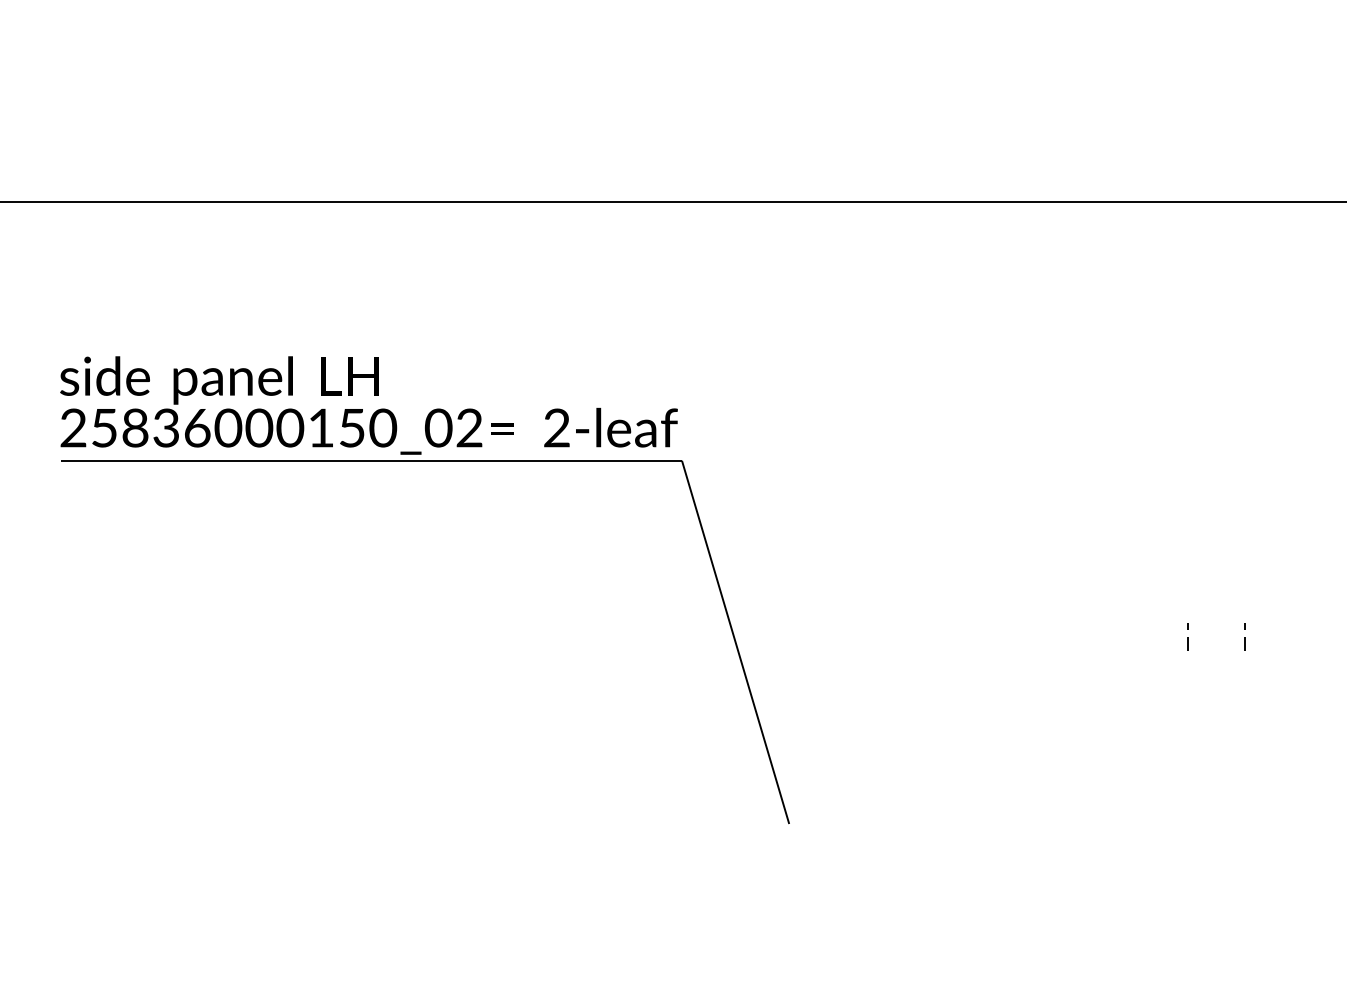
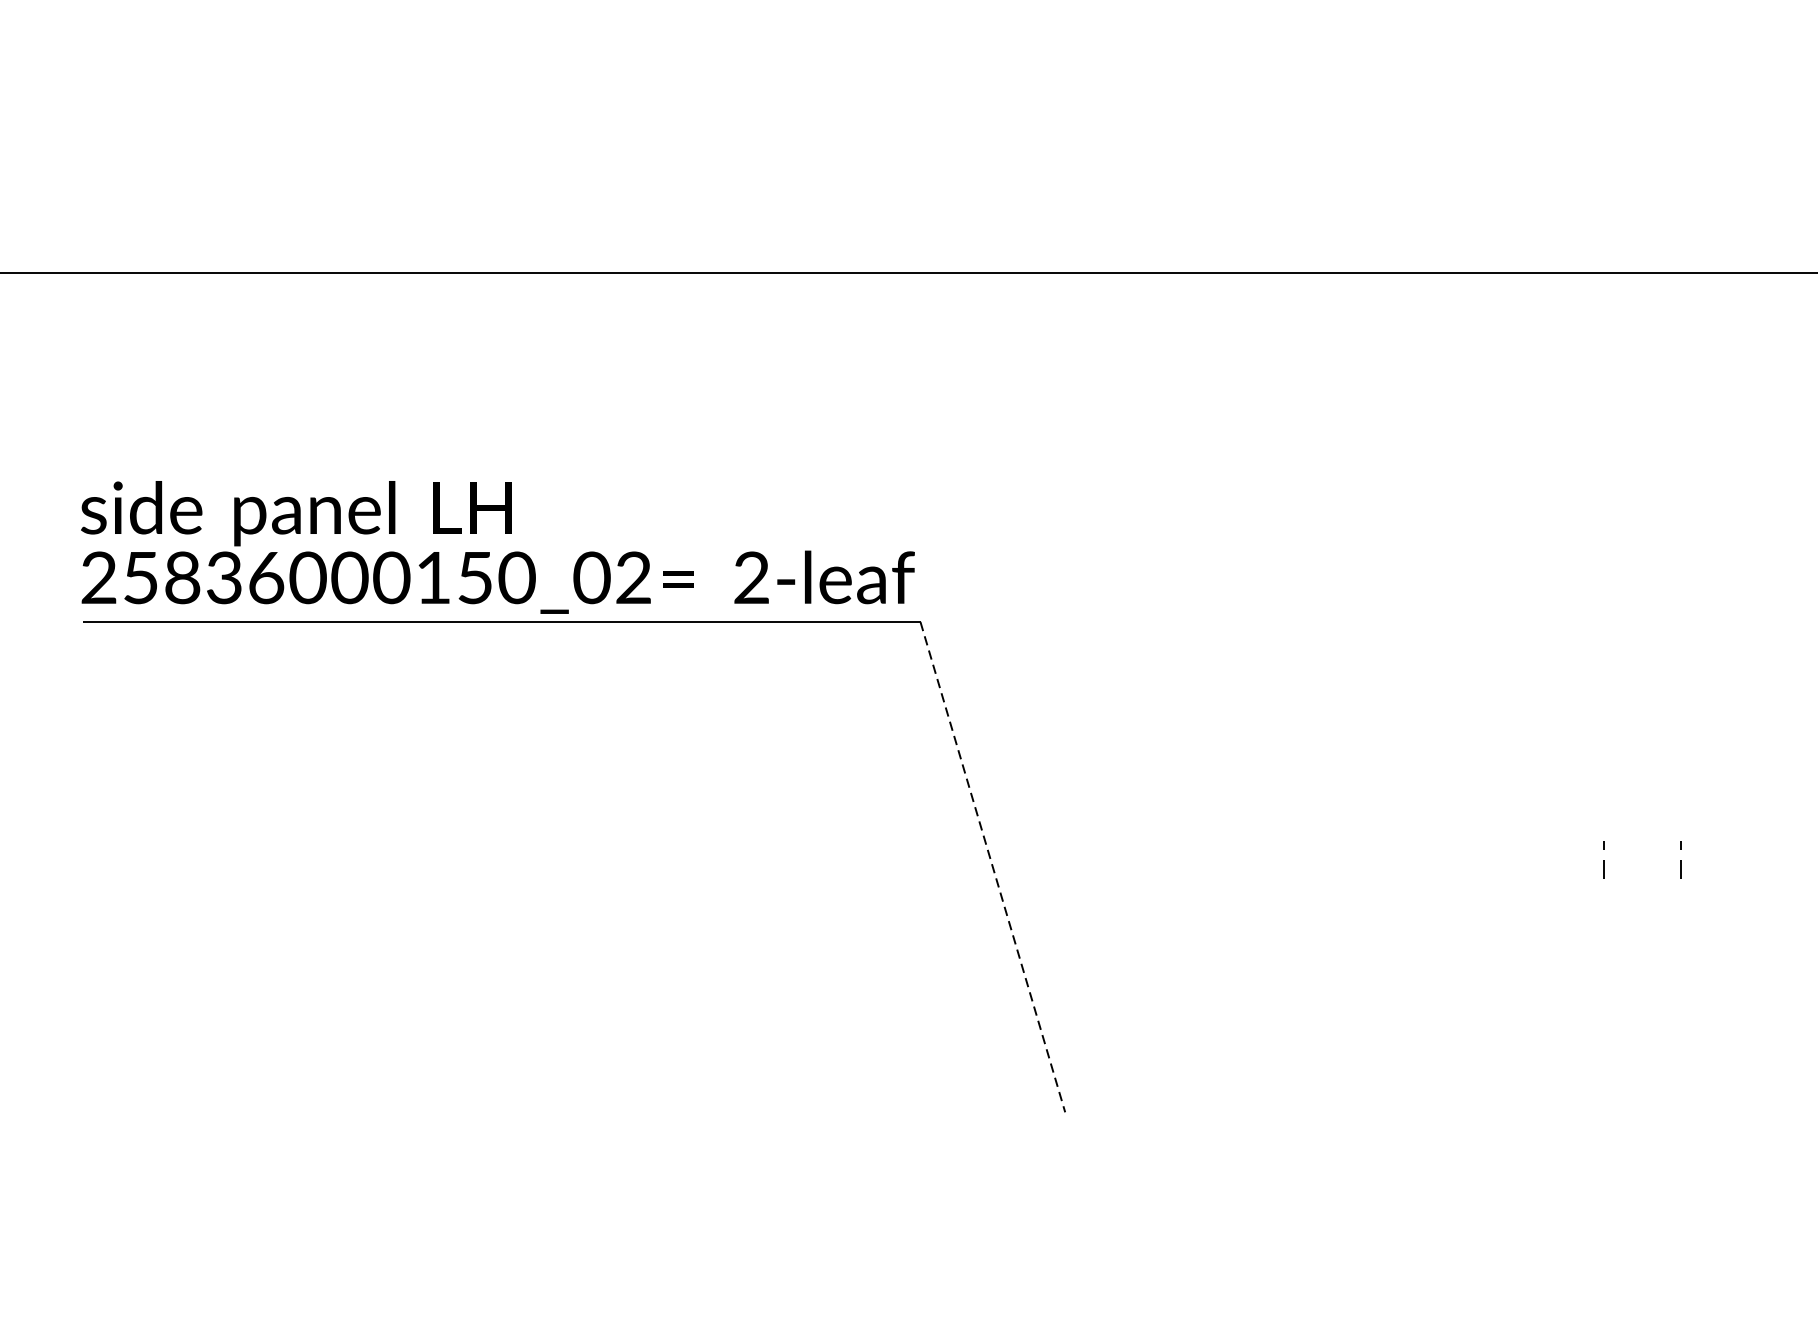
line: (735, 642) -> (992, 867), solid -> dashed

